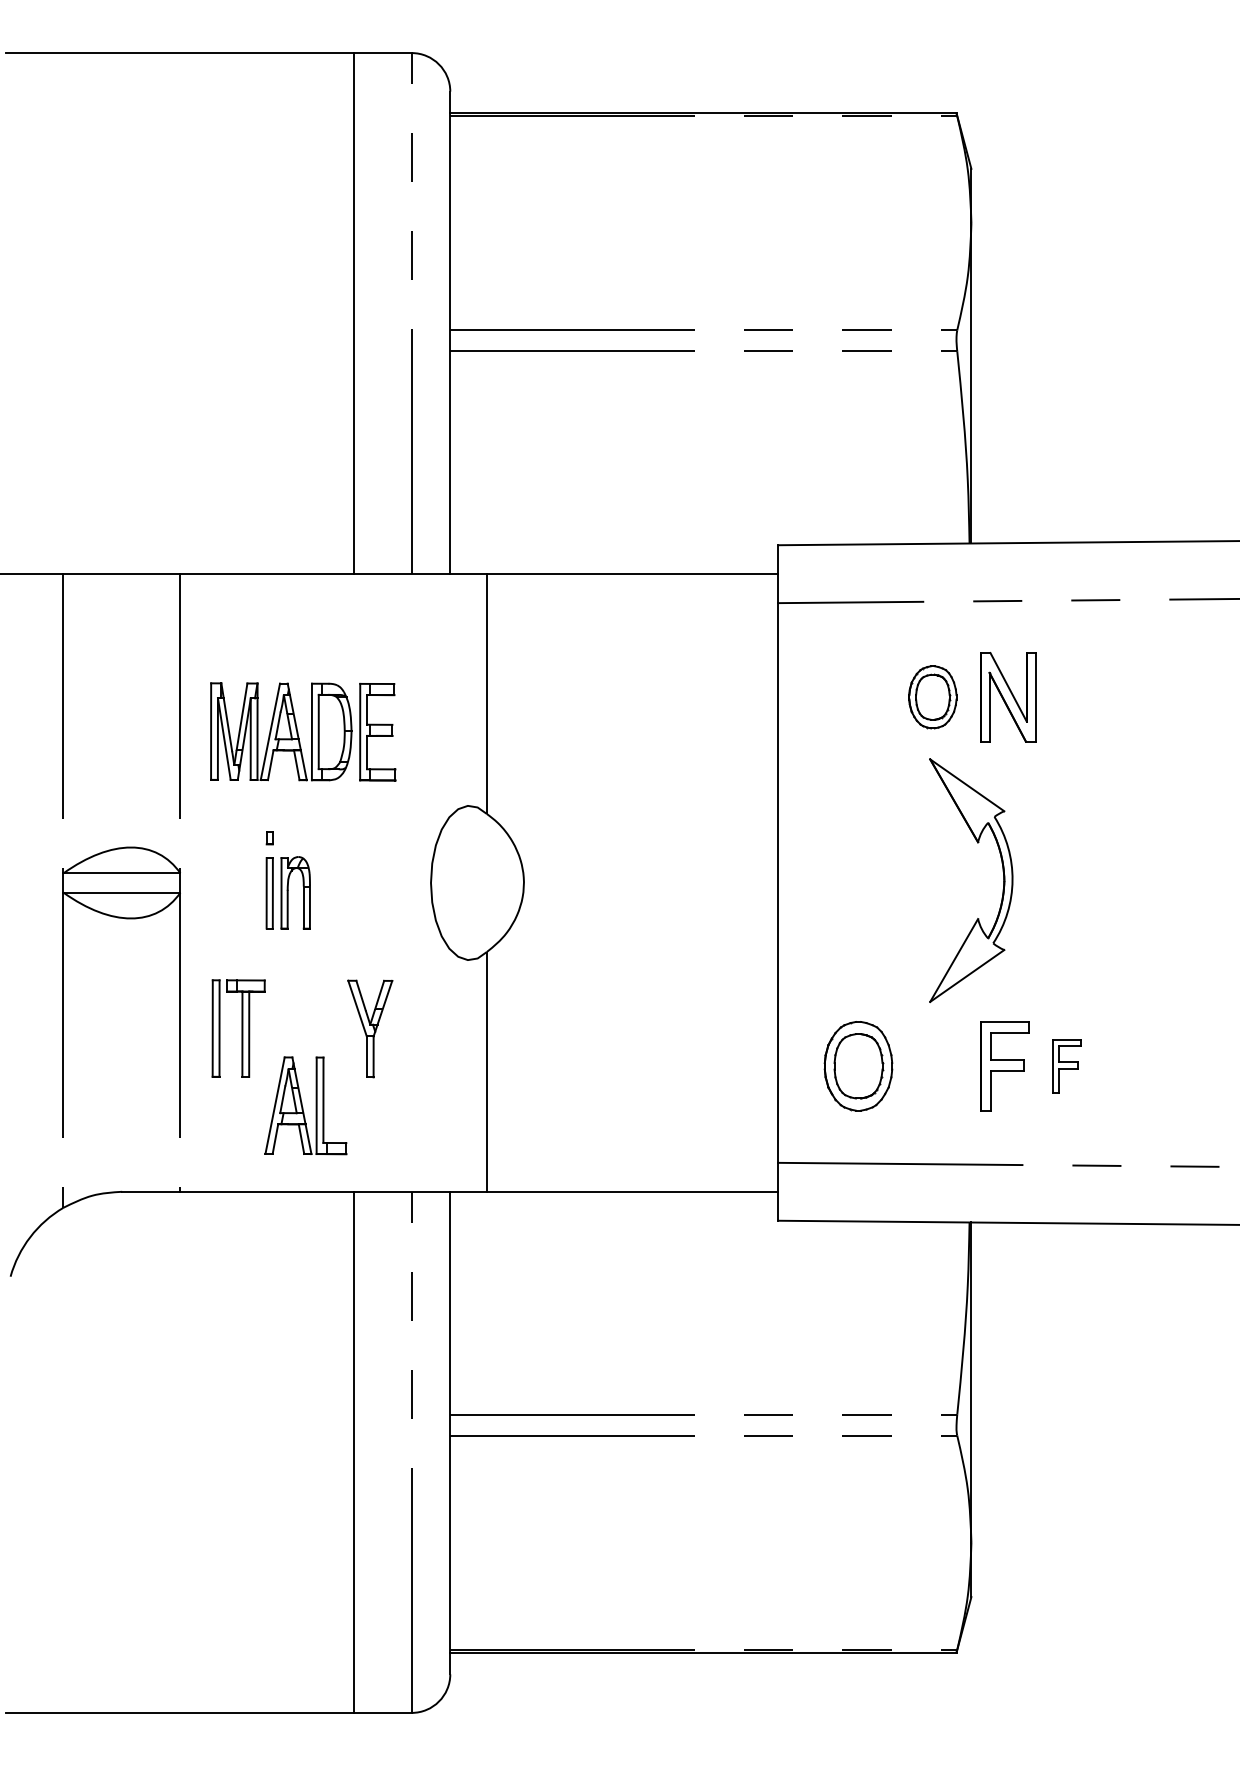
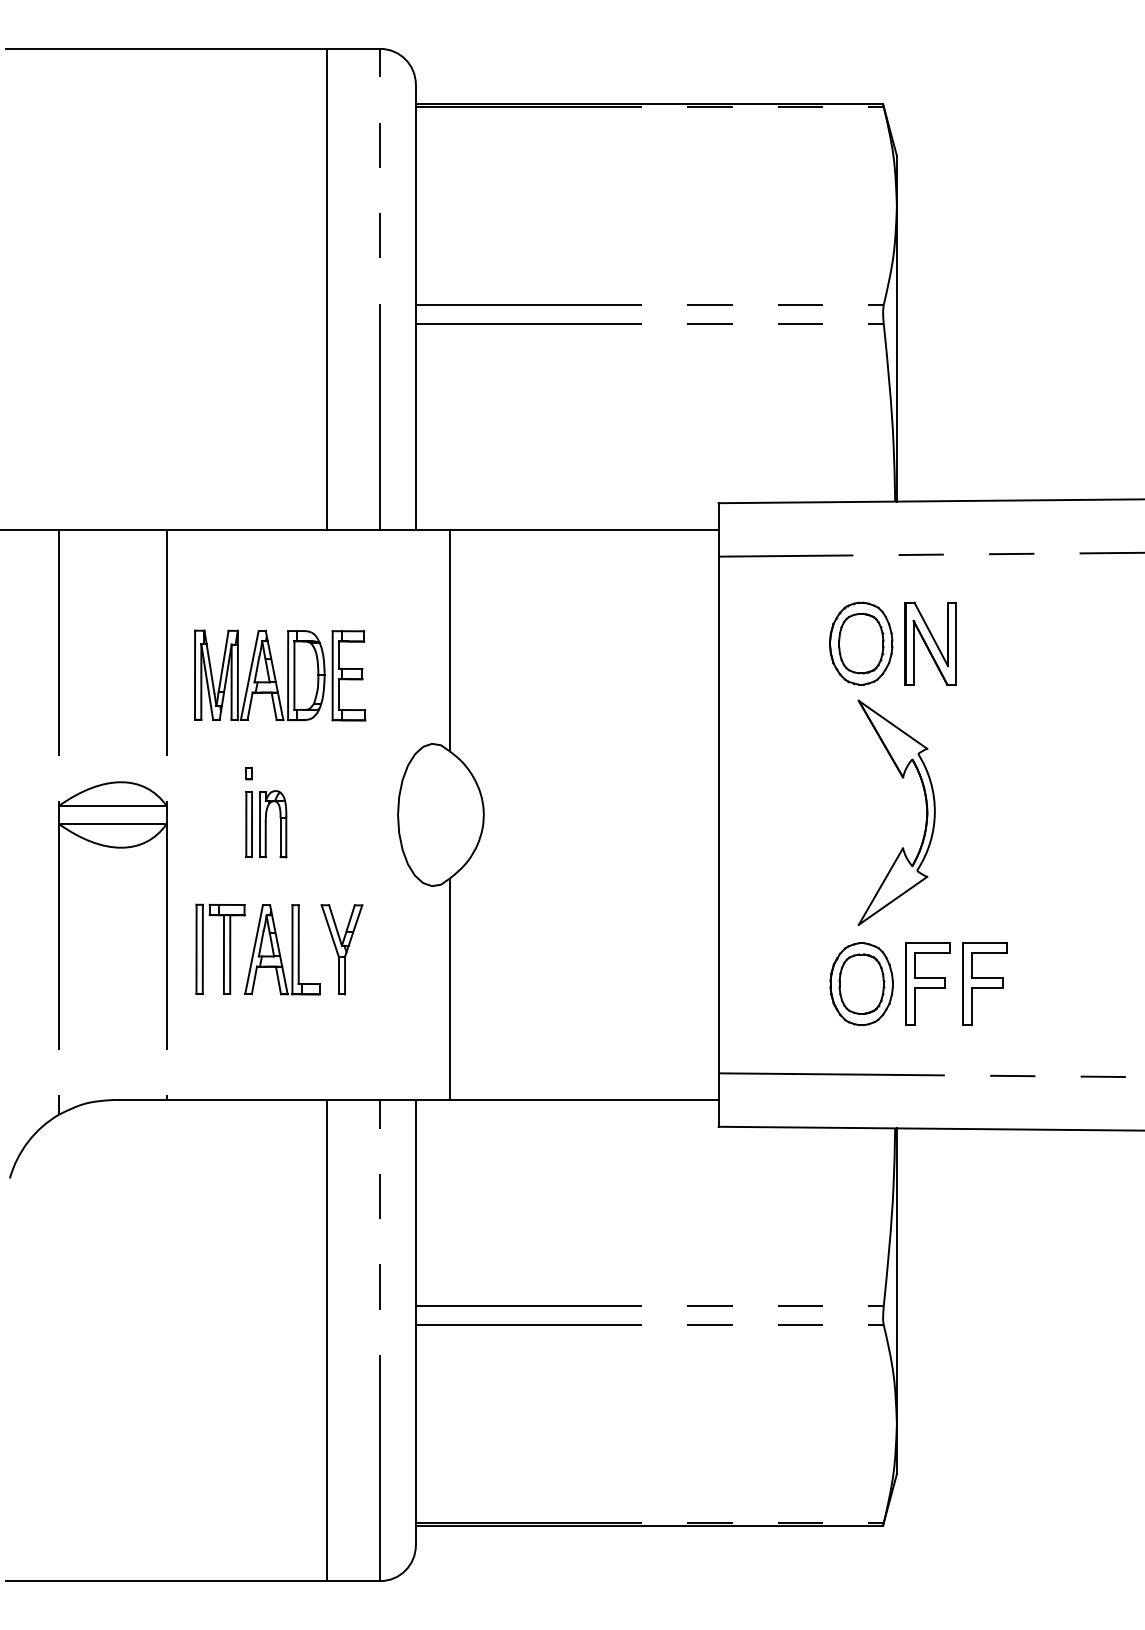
part: (933, 697) -> (861, 643), size x1.43
part: (1066, 1065) -> (984, 983), size x1.67
part: (858, 1066) -> (861, 984), moved
part: (305, 1105) -> (282, 949), moved

